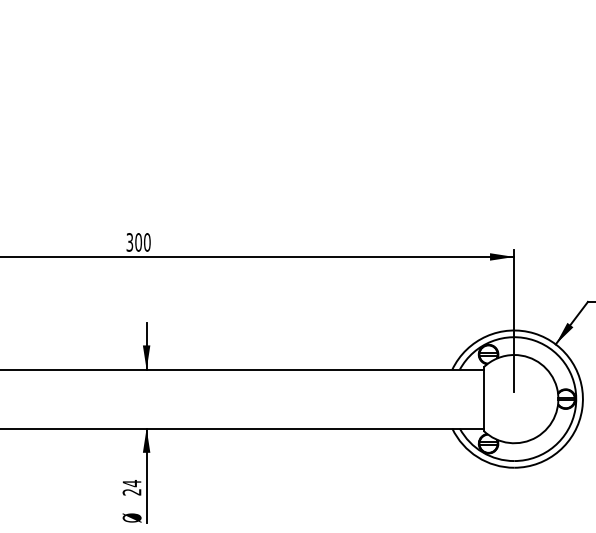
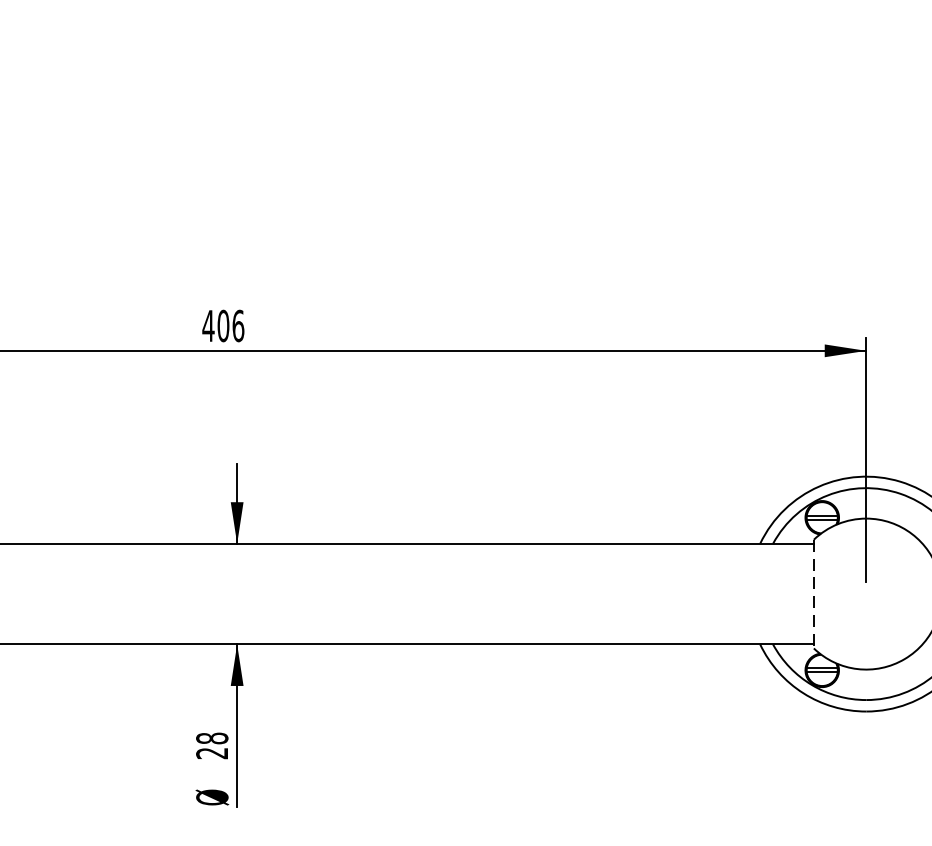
text: (138, 242) -> (223, 326), 300 -> 406
line: (483, 399) -> (813, 594), solid -> dashed
text: (131, 483) -> (211, 738), 24 -> 28

